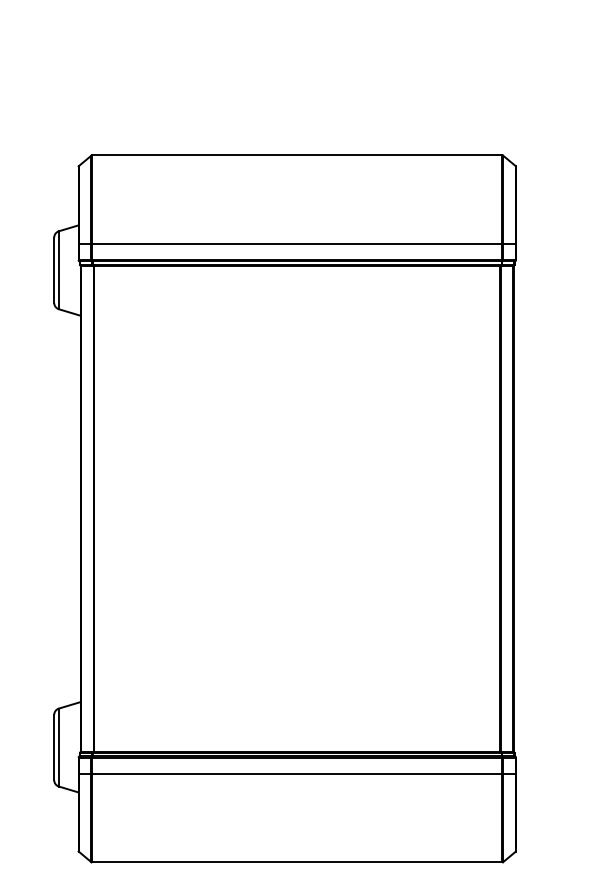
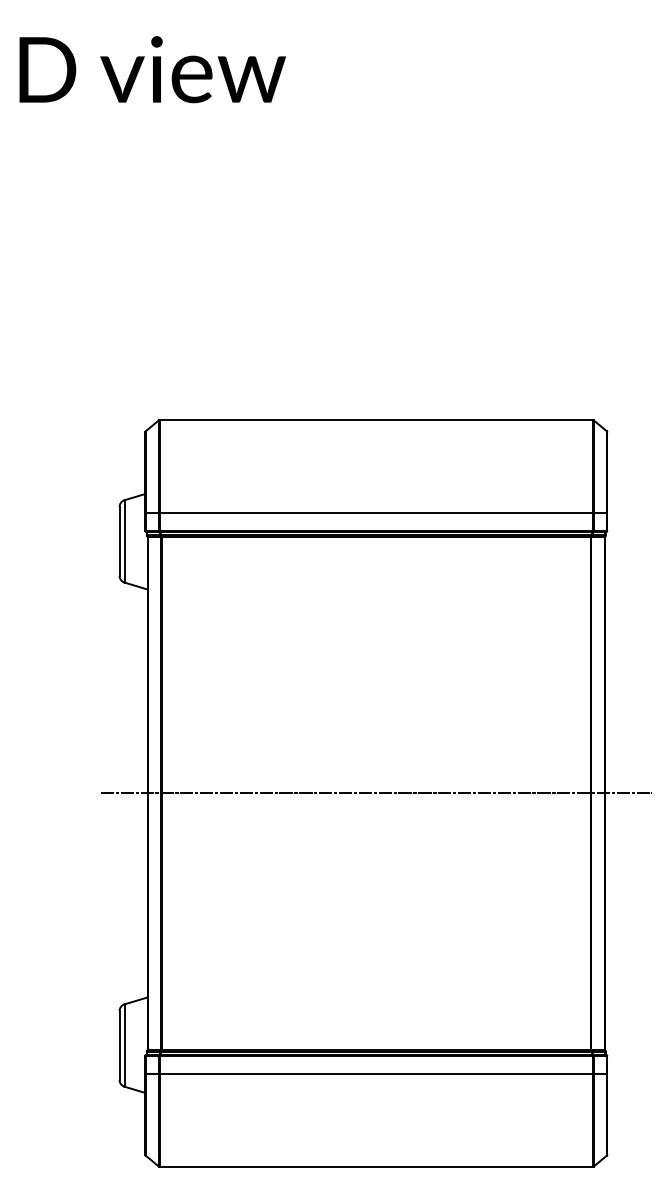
line: (296, 508) -> (375, 793), added

